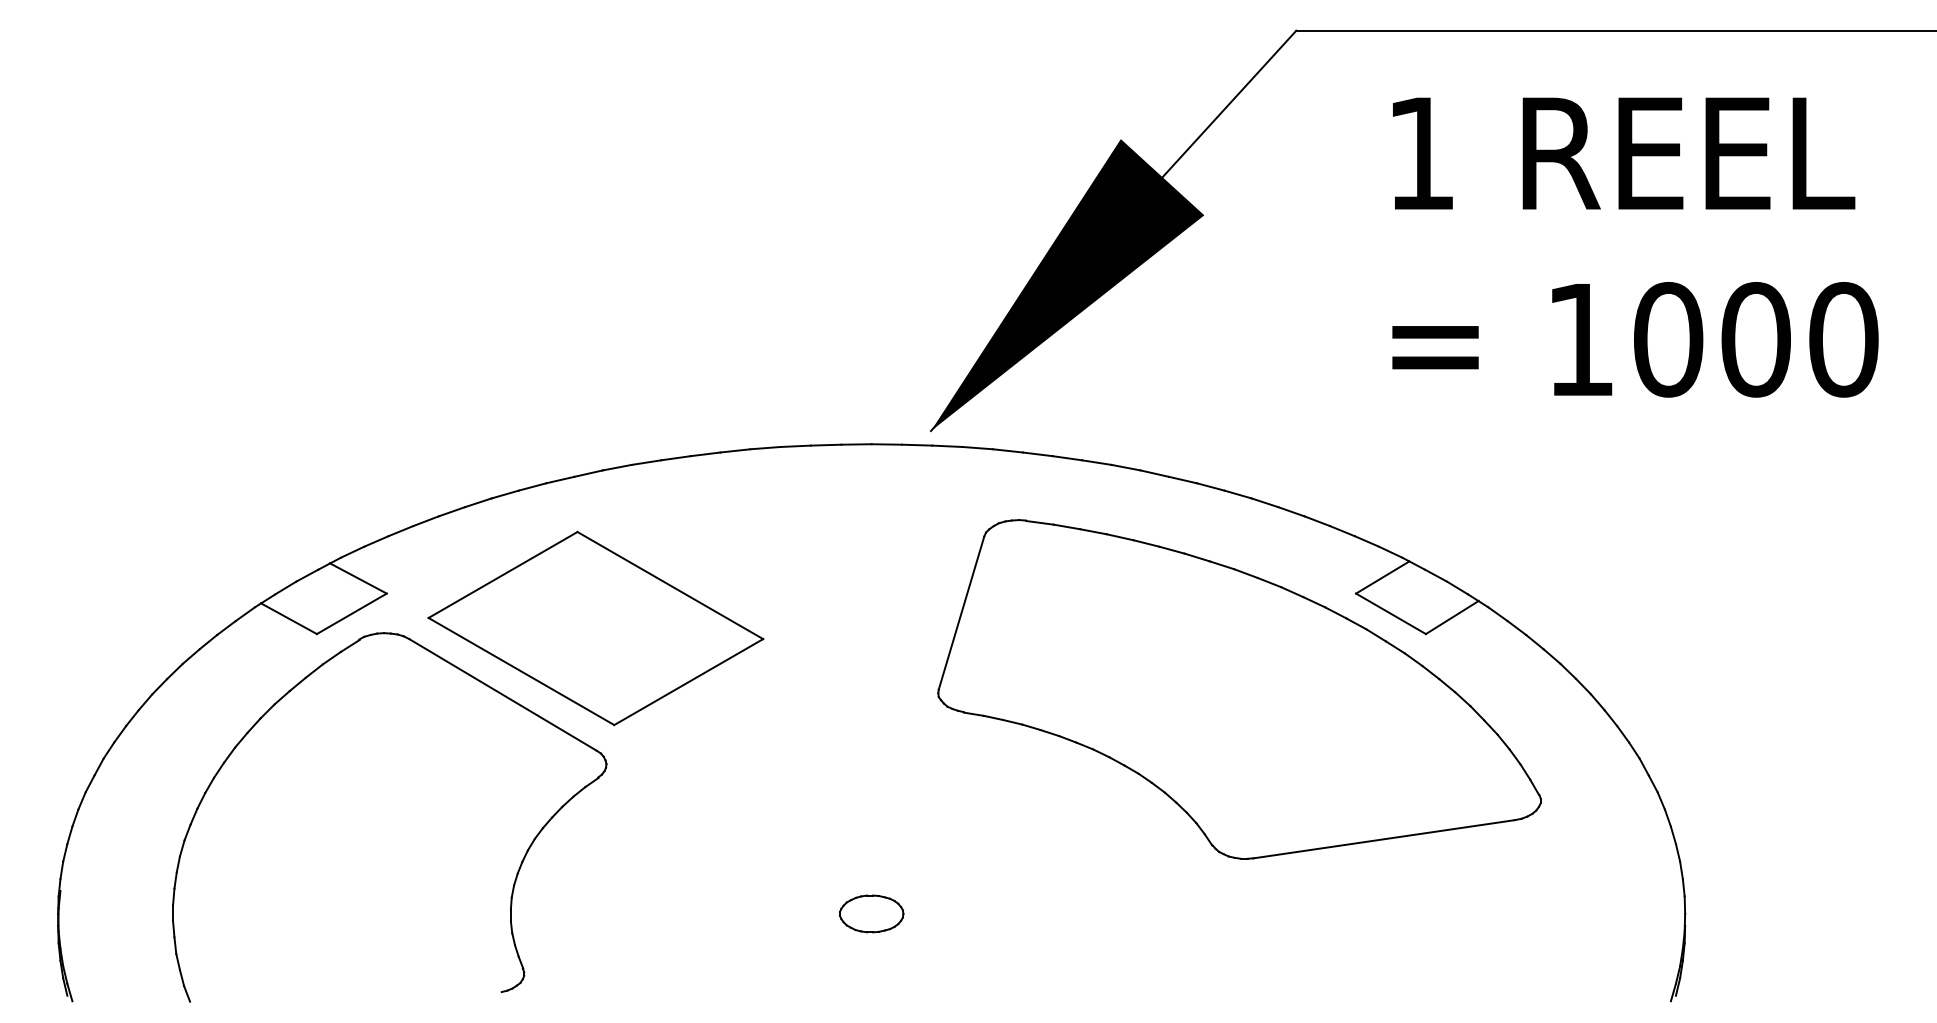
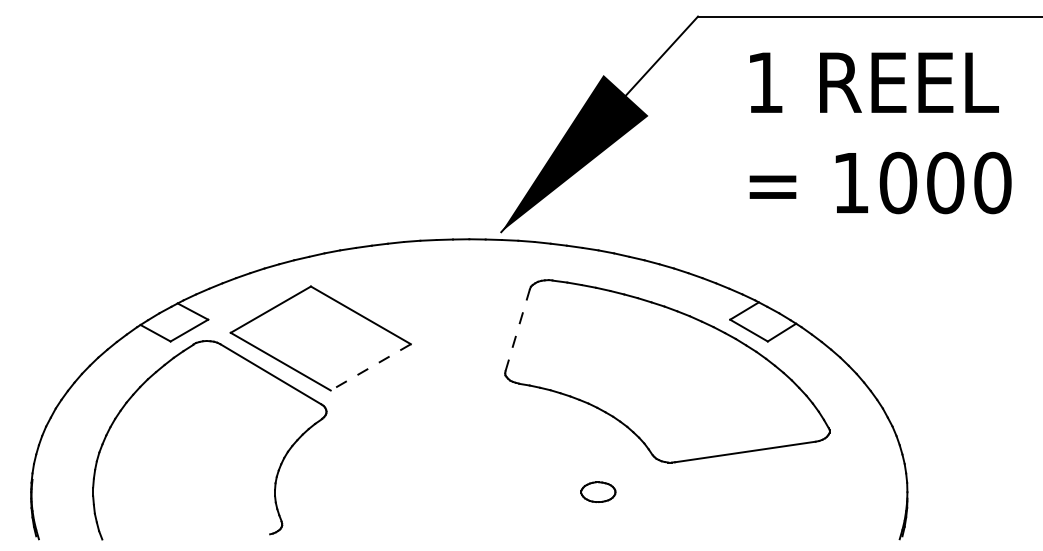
line: (961, 613) -> (517, 330), solid -> dashed
line: (688, 682) -> (370, 367), solid -> dashed
part: (871, 912) -> (598, 491), moved

